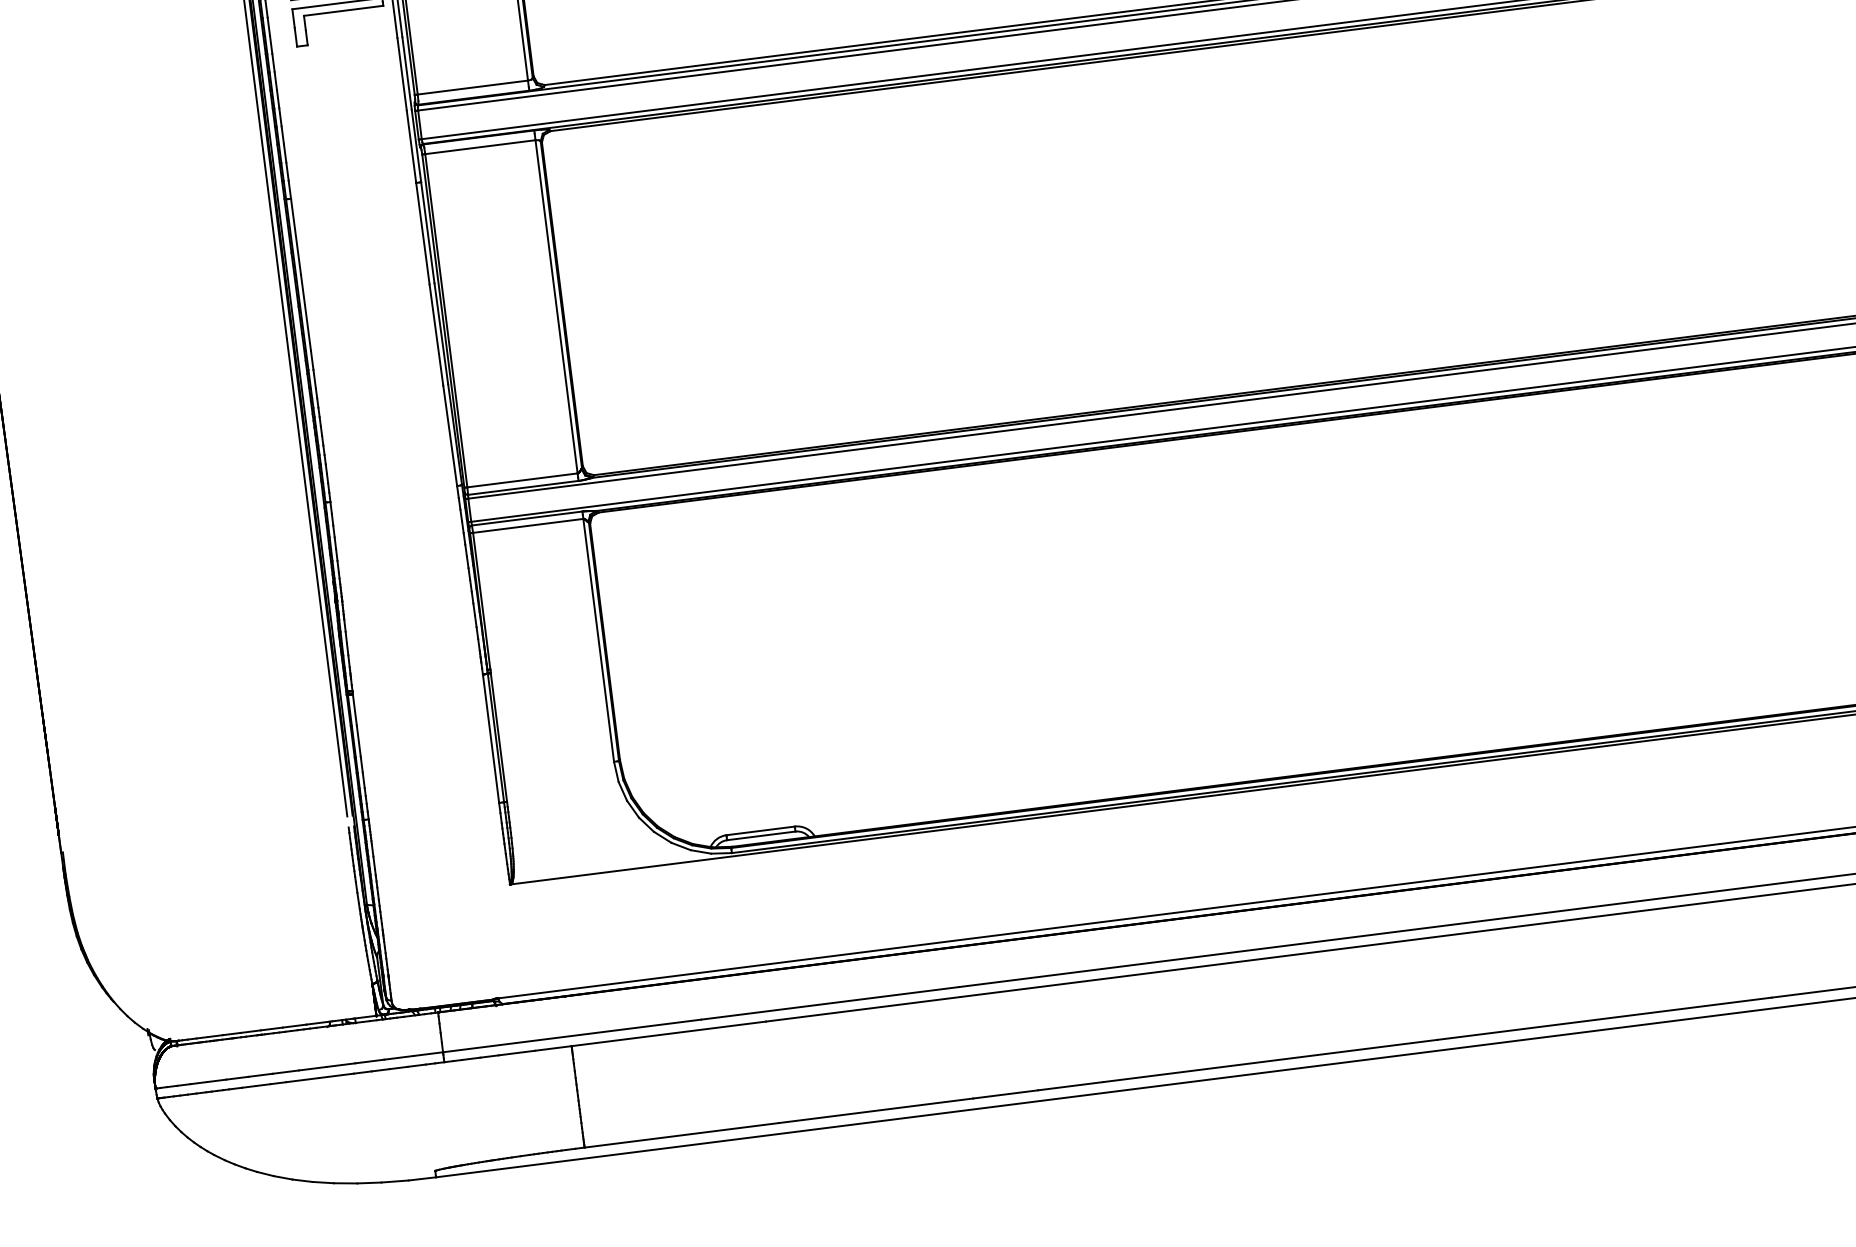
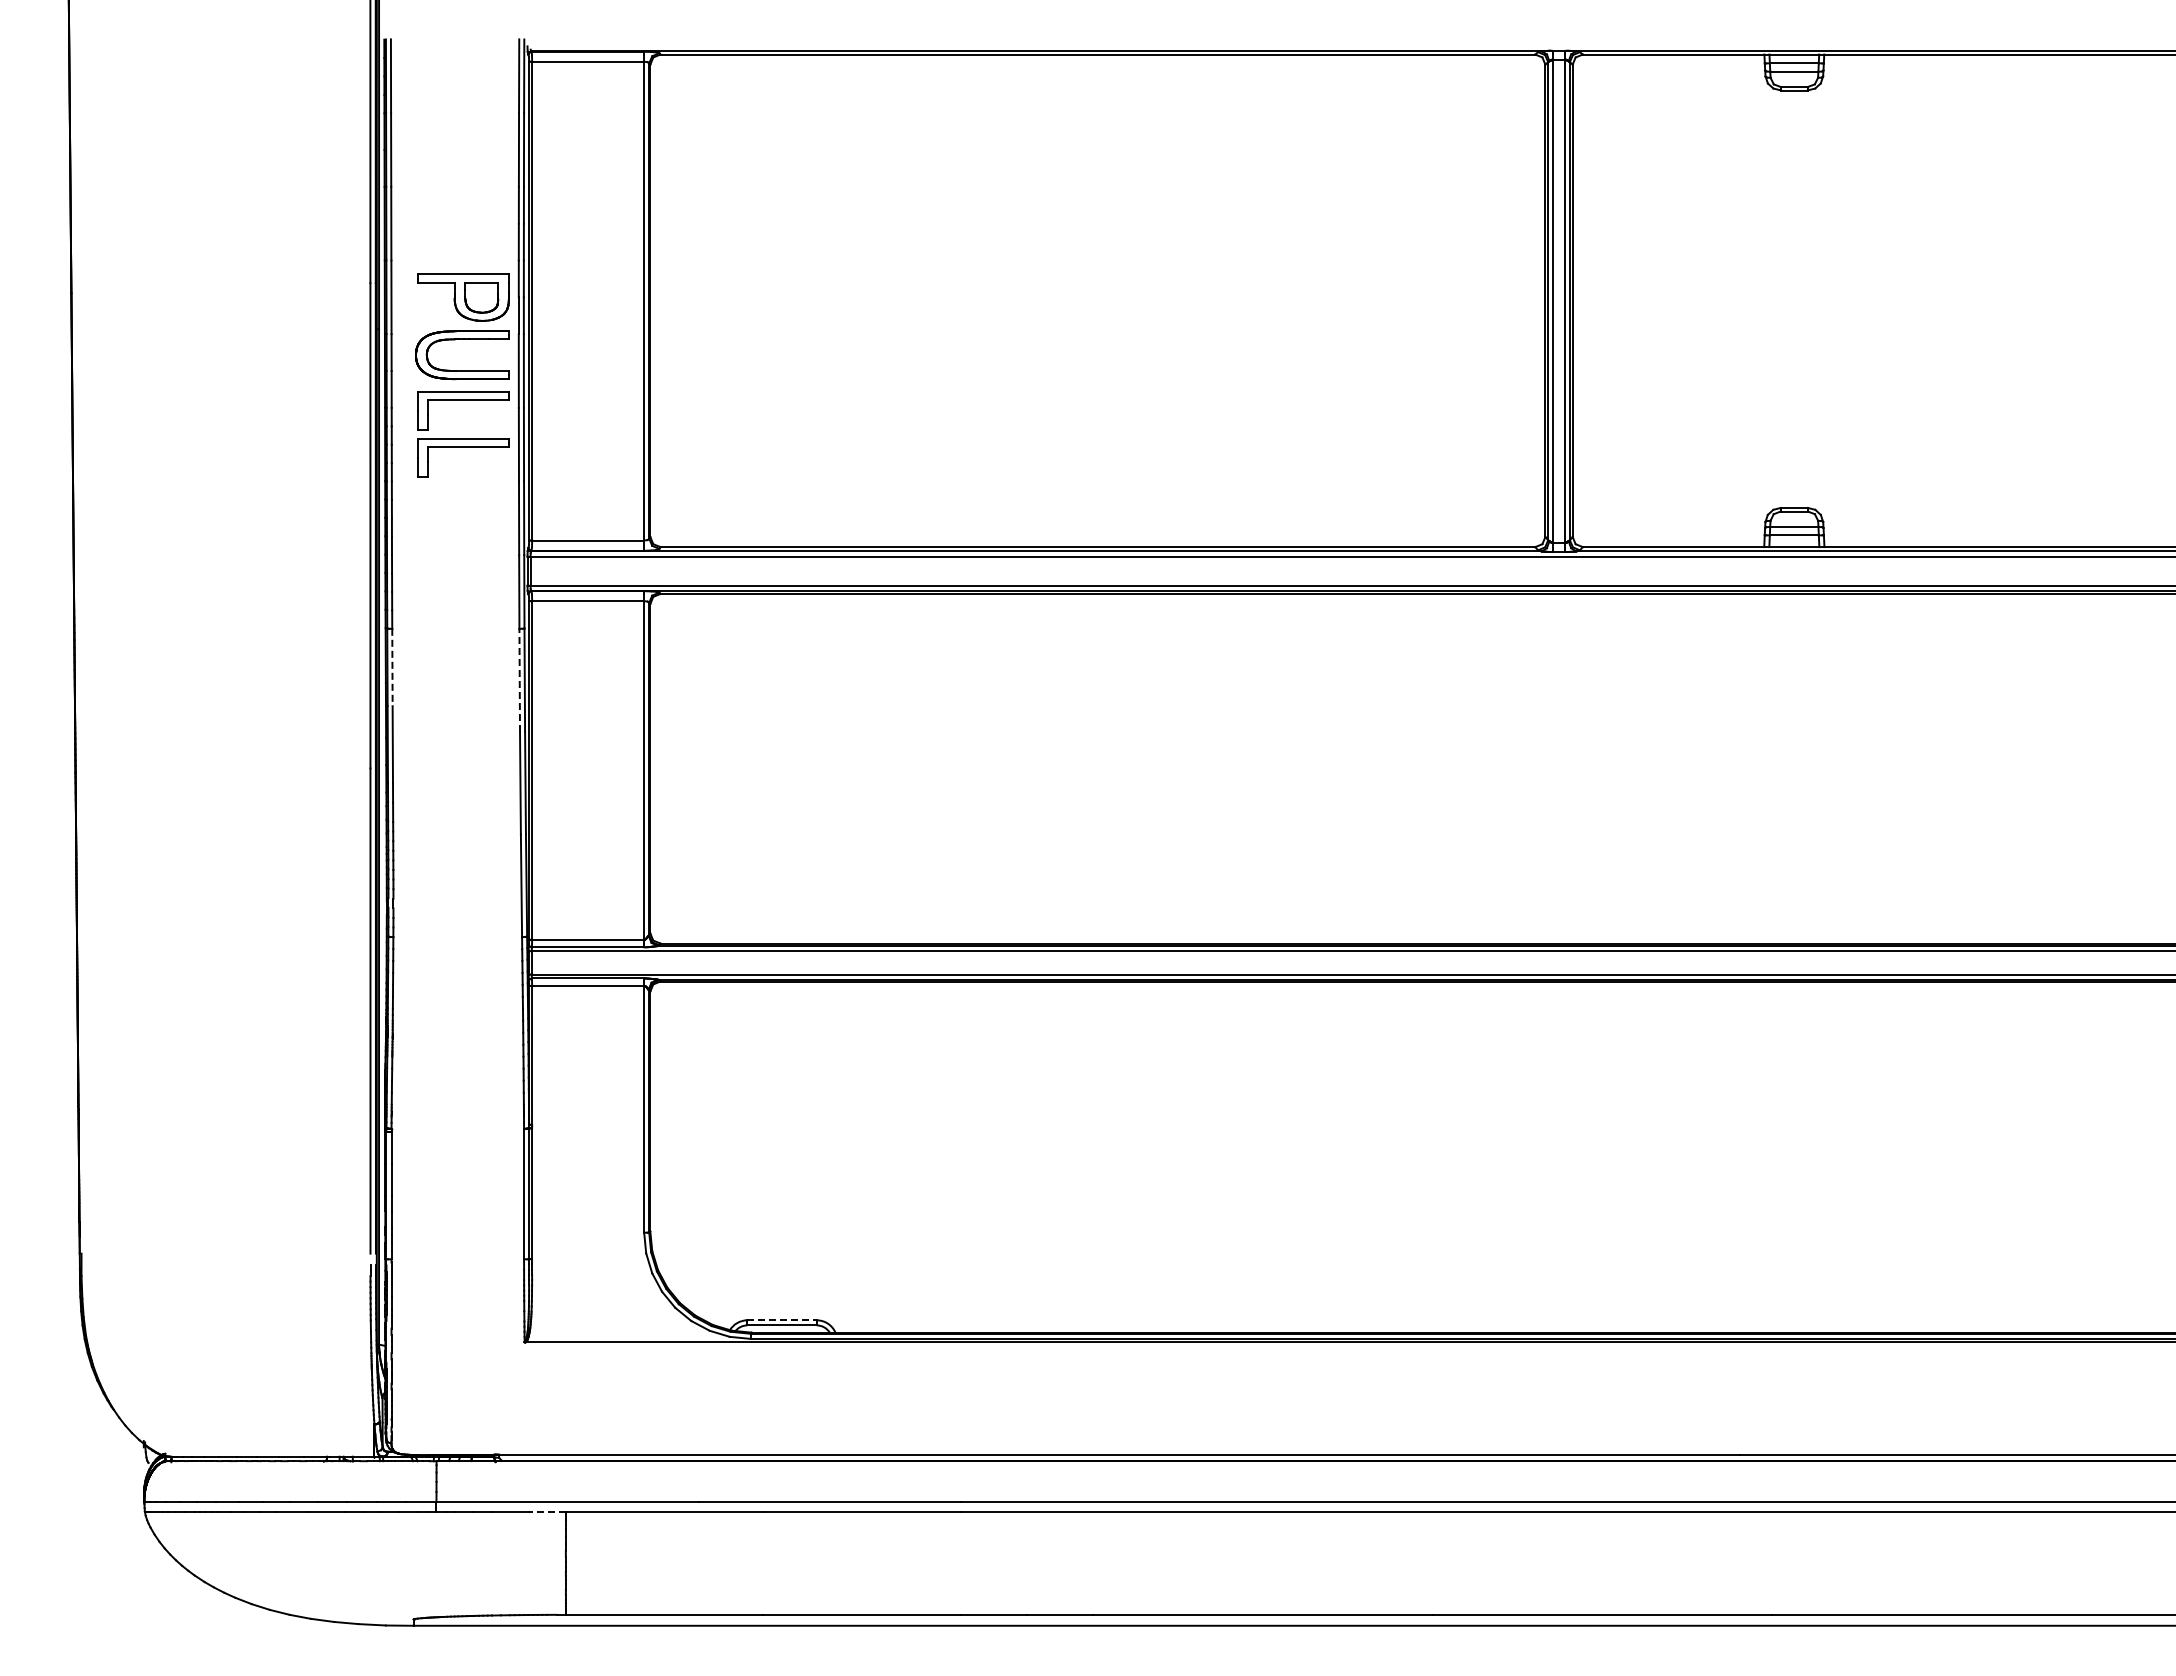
line: (422, 233) -> (519, 680), solid -> dashed
line: (296, 236) -> (392, 667), solid -> dashed
line: (761, 831) -> (782, 1320), solid -> dashed
line: (553, 1048) -> (547, 1511), solid -> dashed

